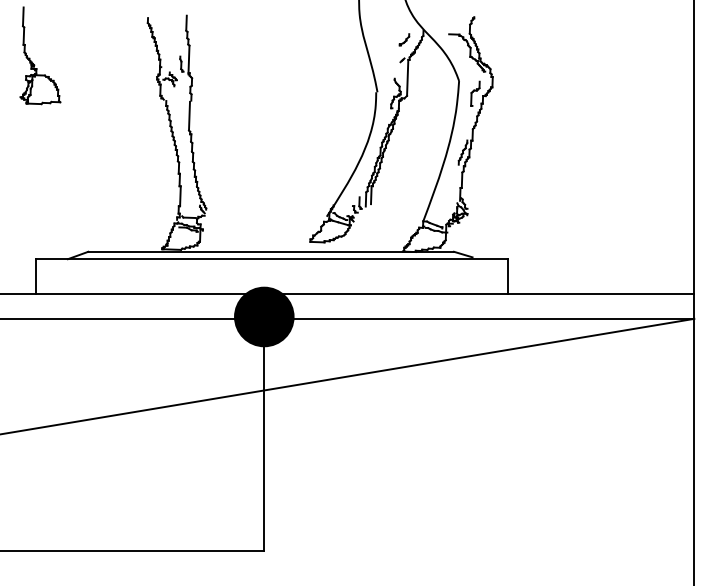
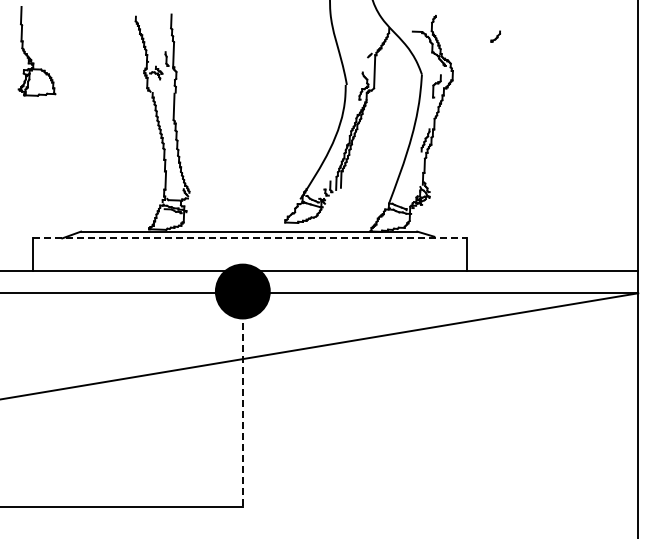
part: (404, 39) -> (495, 36), moved
line: (272, 259) -> (250, 238), solid -> dashed
line: (263, 445) -> (242, 409), solid -> dashed

